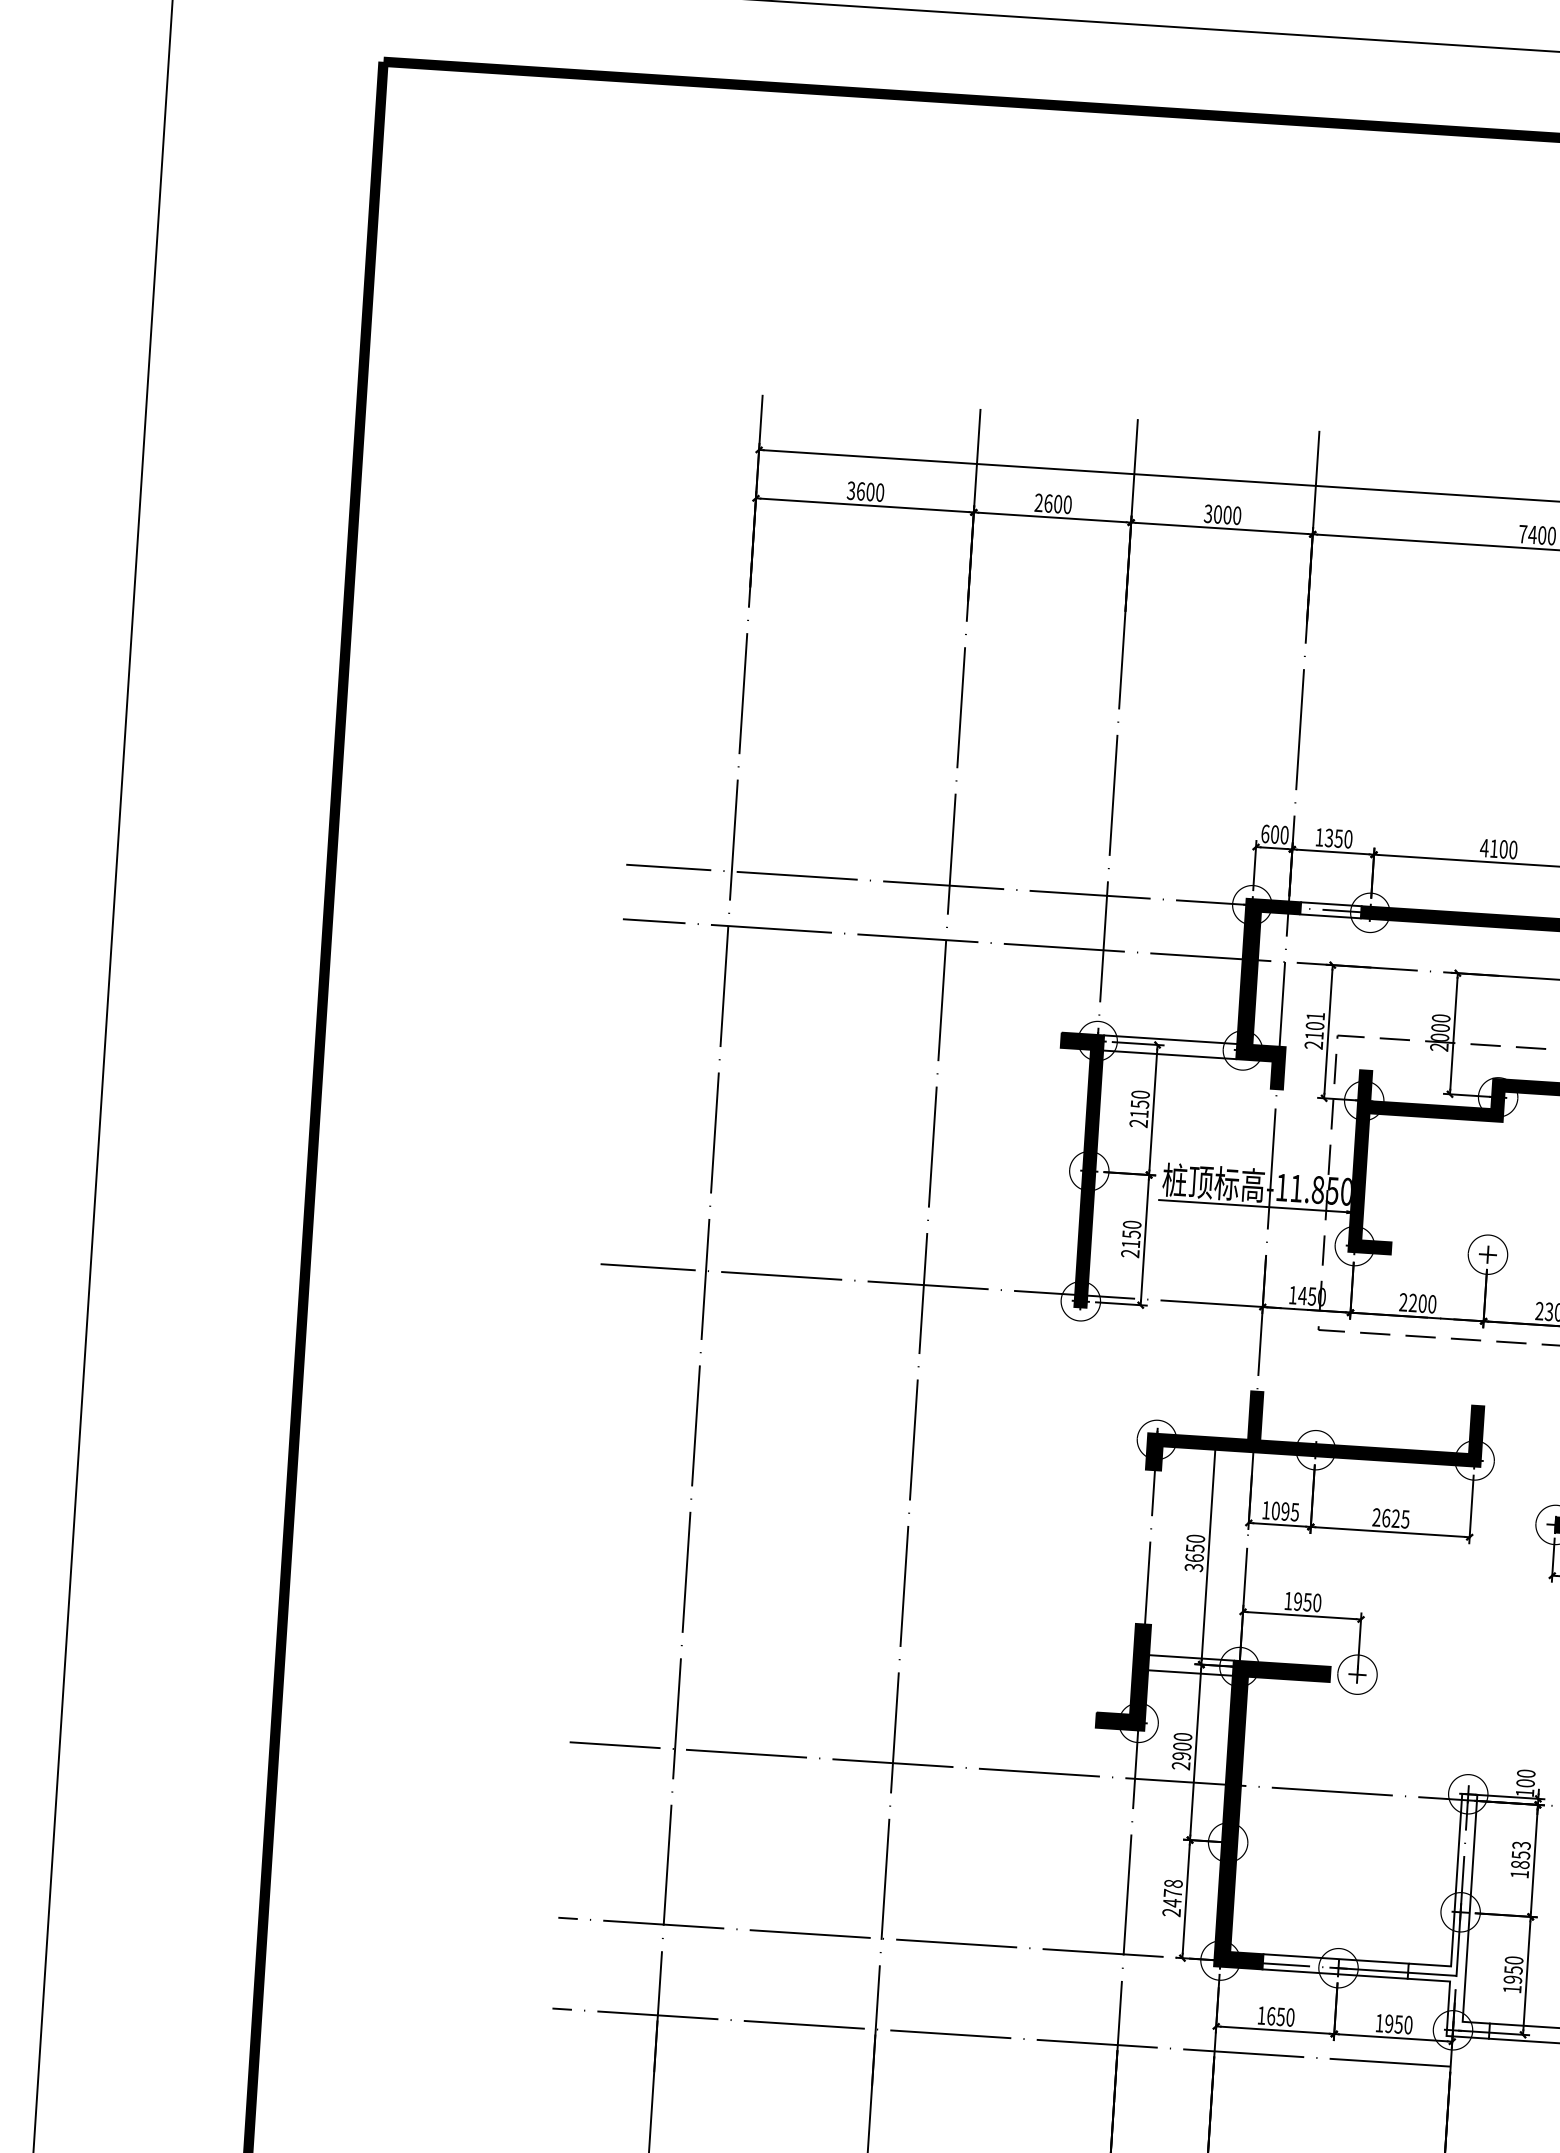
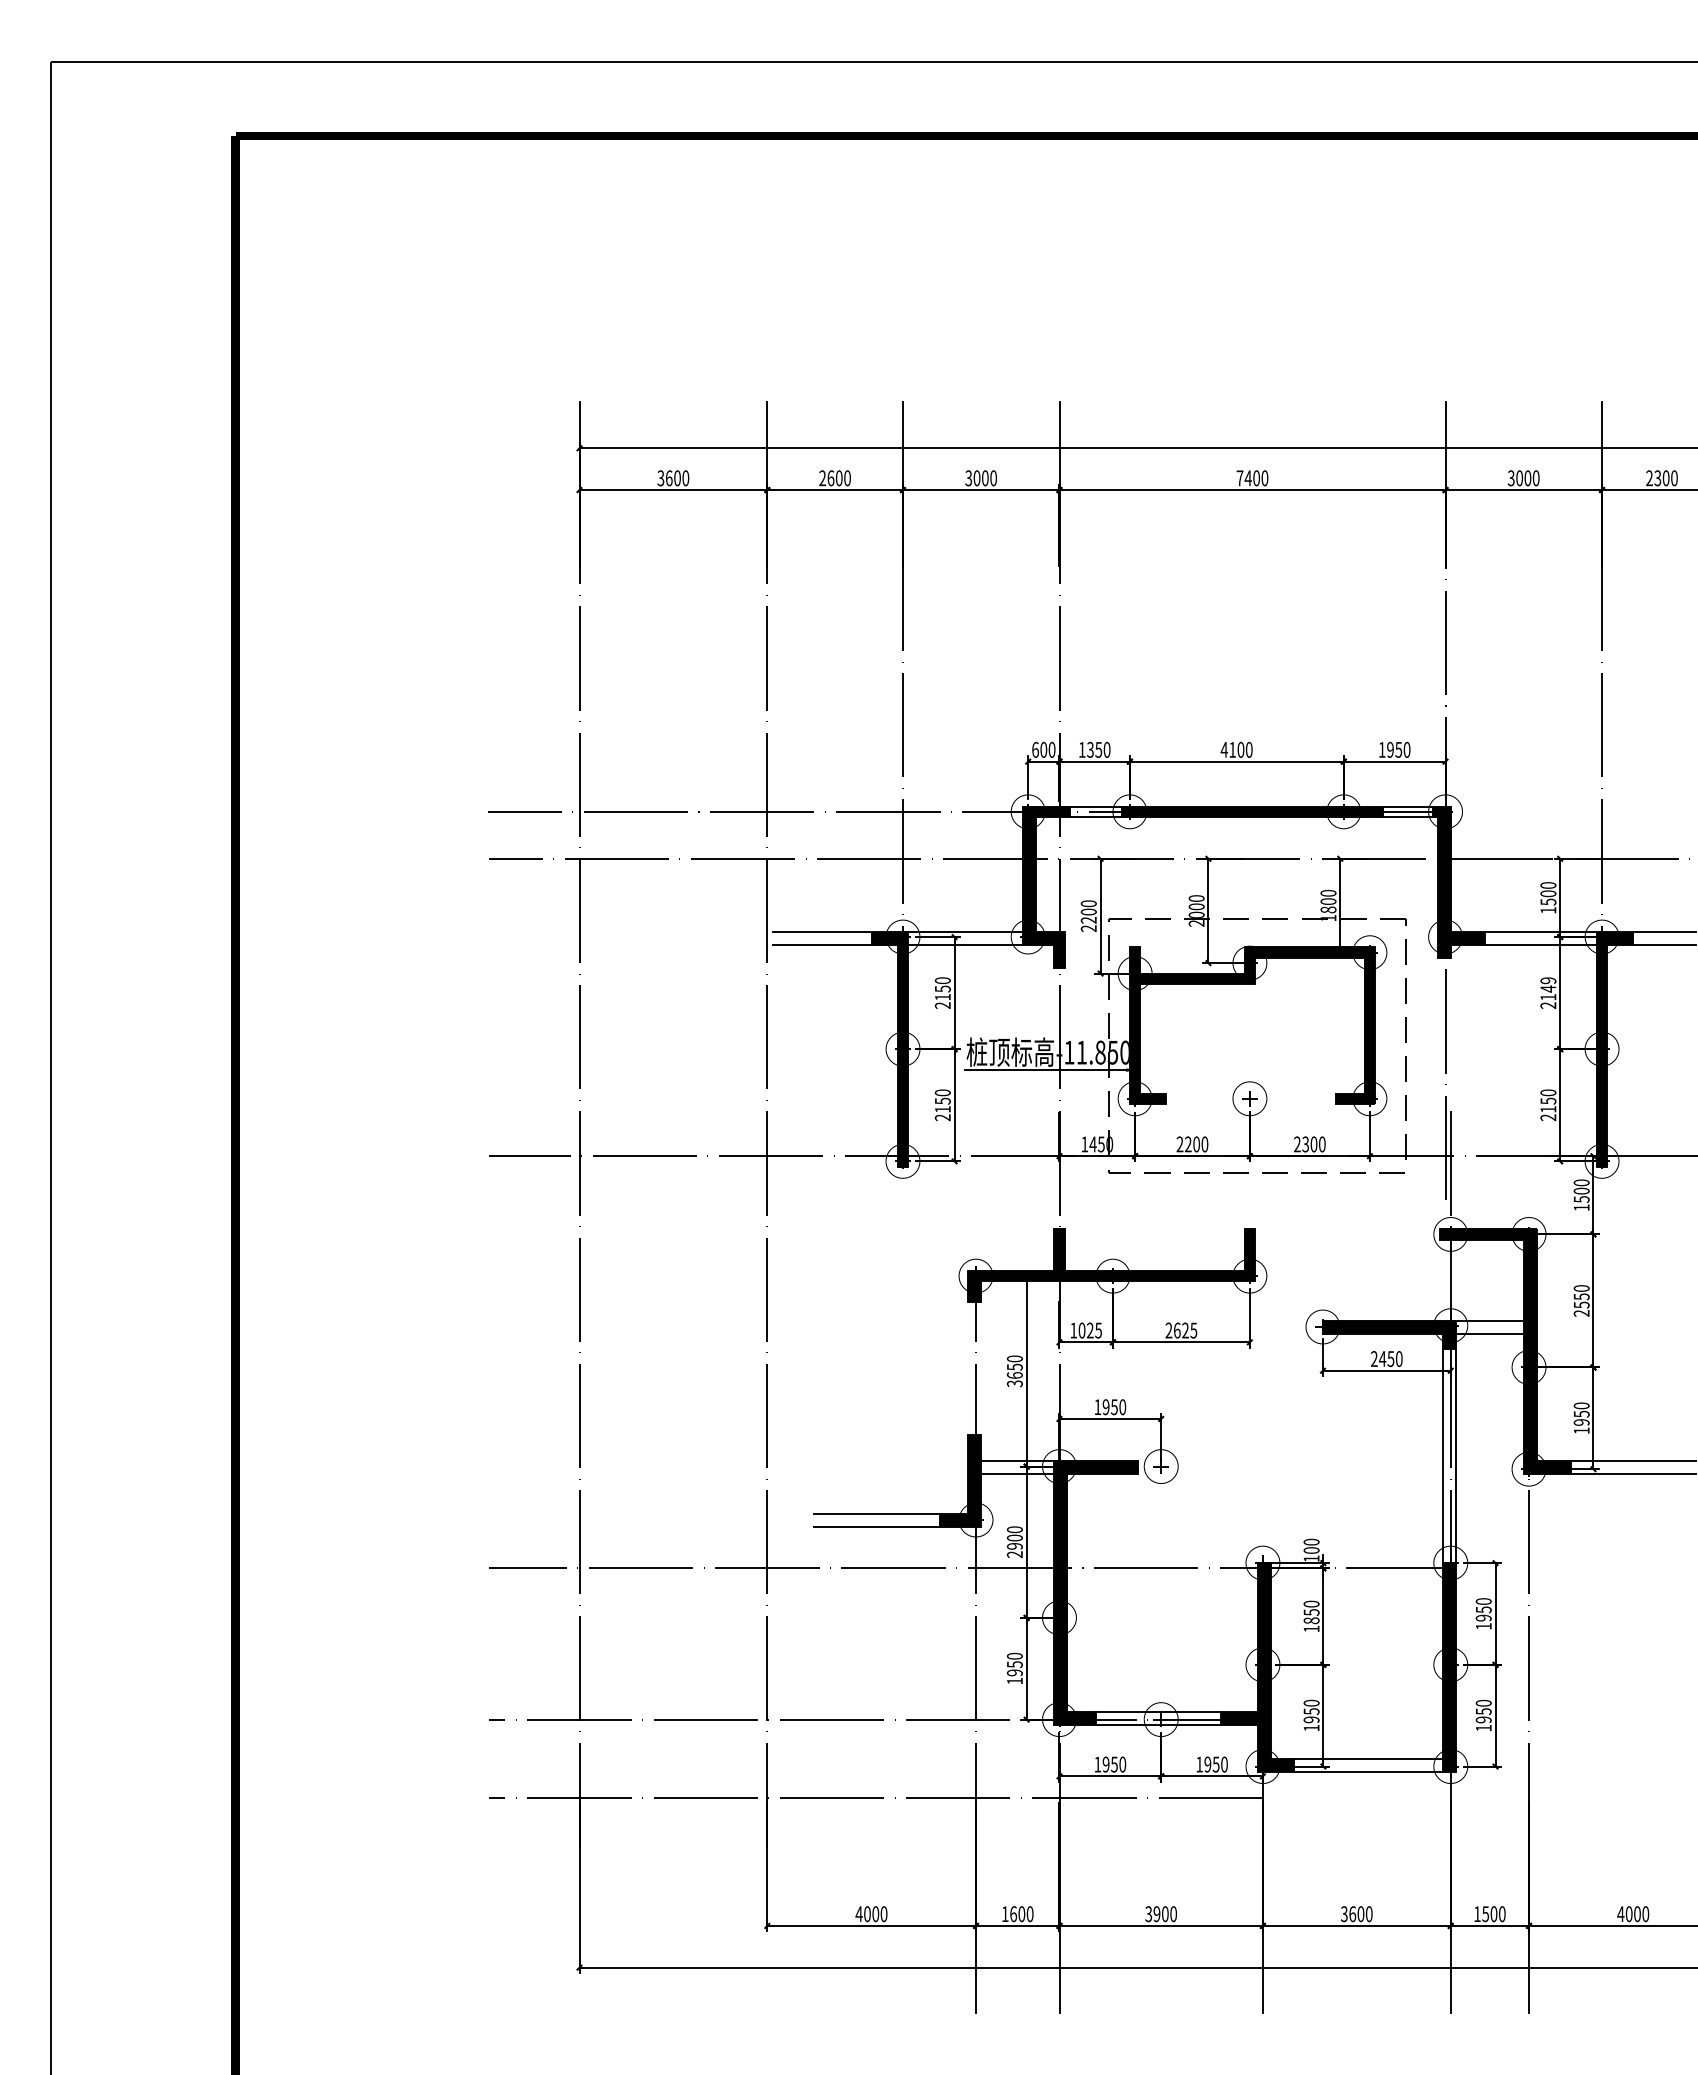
text: (1314, 1025) -> (1088, 911), 2101 -> 2200
line: (1003, 1028) -> (821, 931), added
line: (1002, 1043) -> (821, 944), added
text: (1285, 1511) -> (1090, 1330), 1095 -> 1025
line: (1023, 1707) -> (876, 1513), added
line: (1022, 1722) -> (876, 1526), added
text: (1521, 1844) -> (1311, 1603), 1853 -> 1850
text: (1172, 1897) -> (1014, 1668), 2478 -> 1950
fill: (1454, 1914) -> (1257, 1667), added
text: (1270, 2016) -> (1105, 1764), 1650 -> 1950

